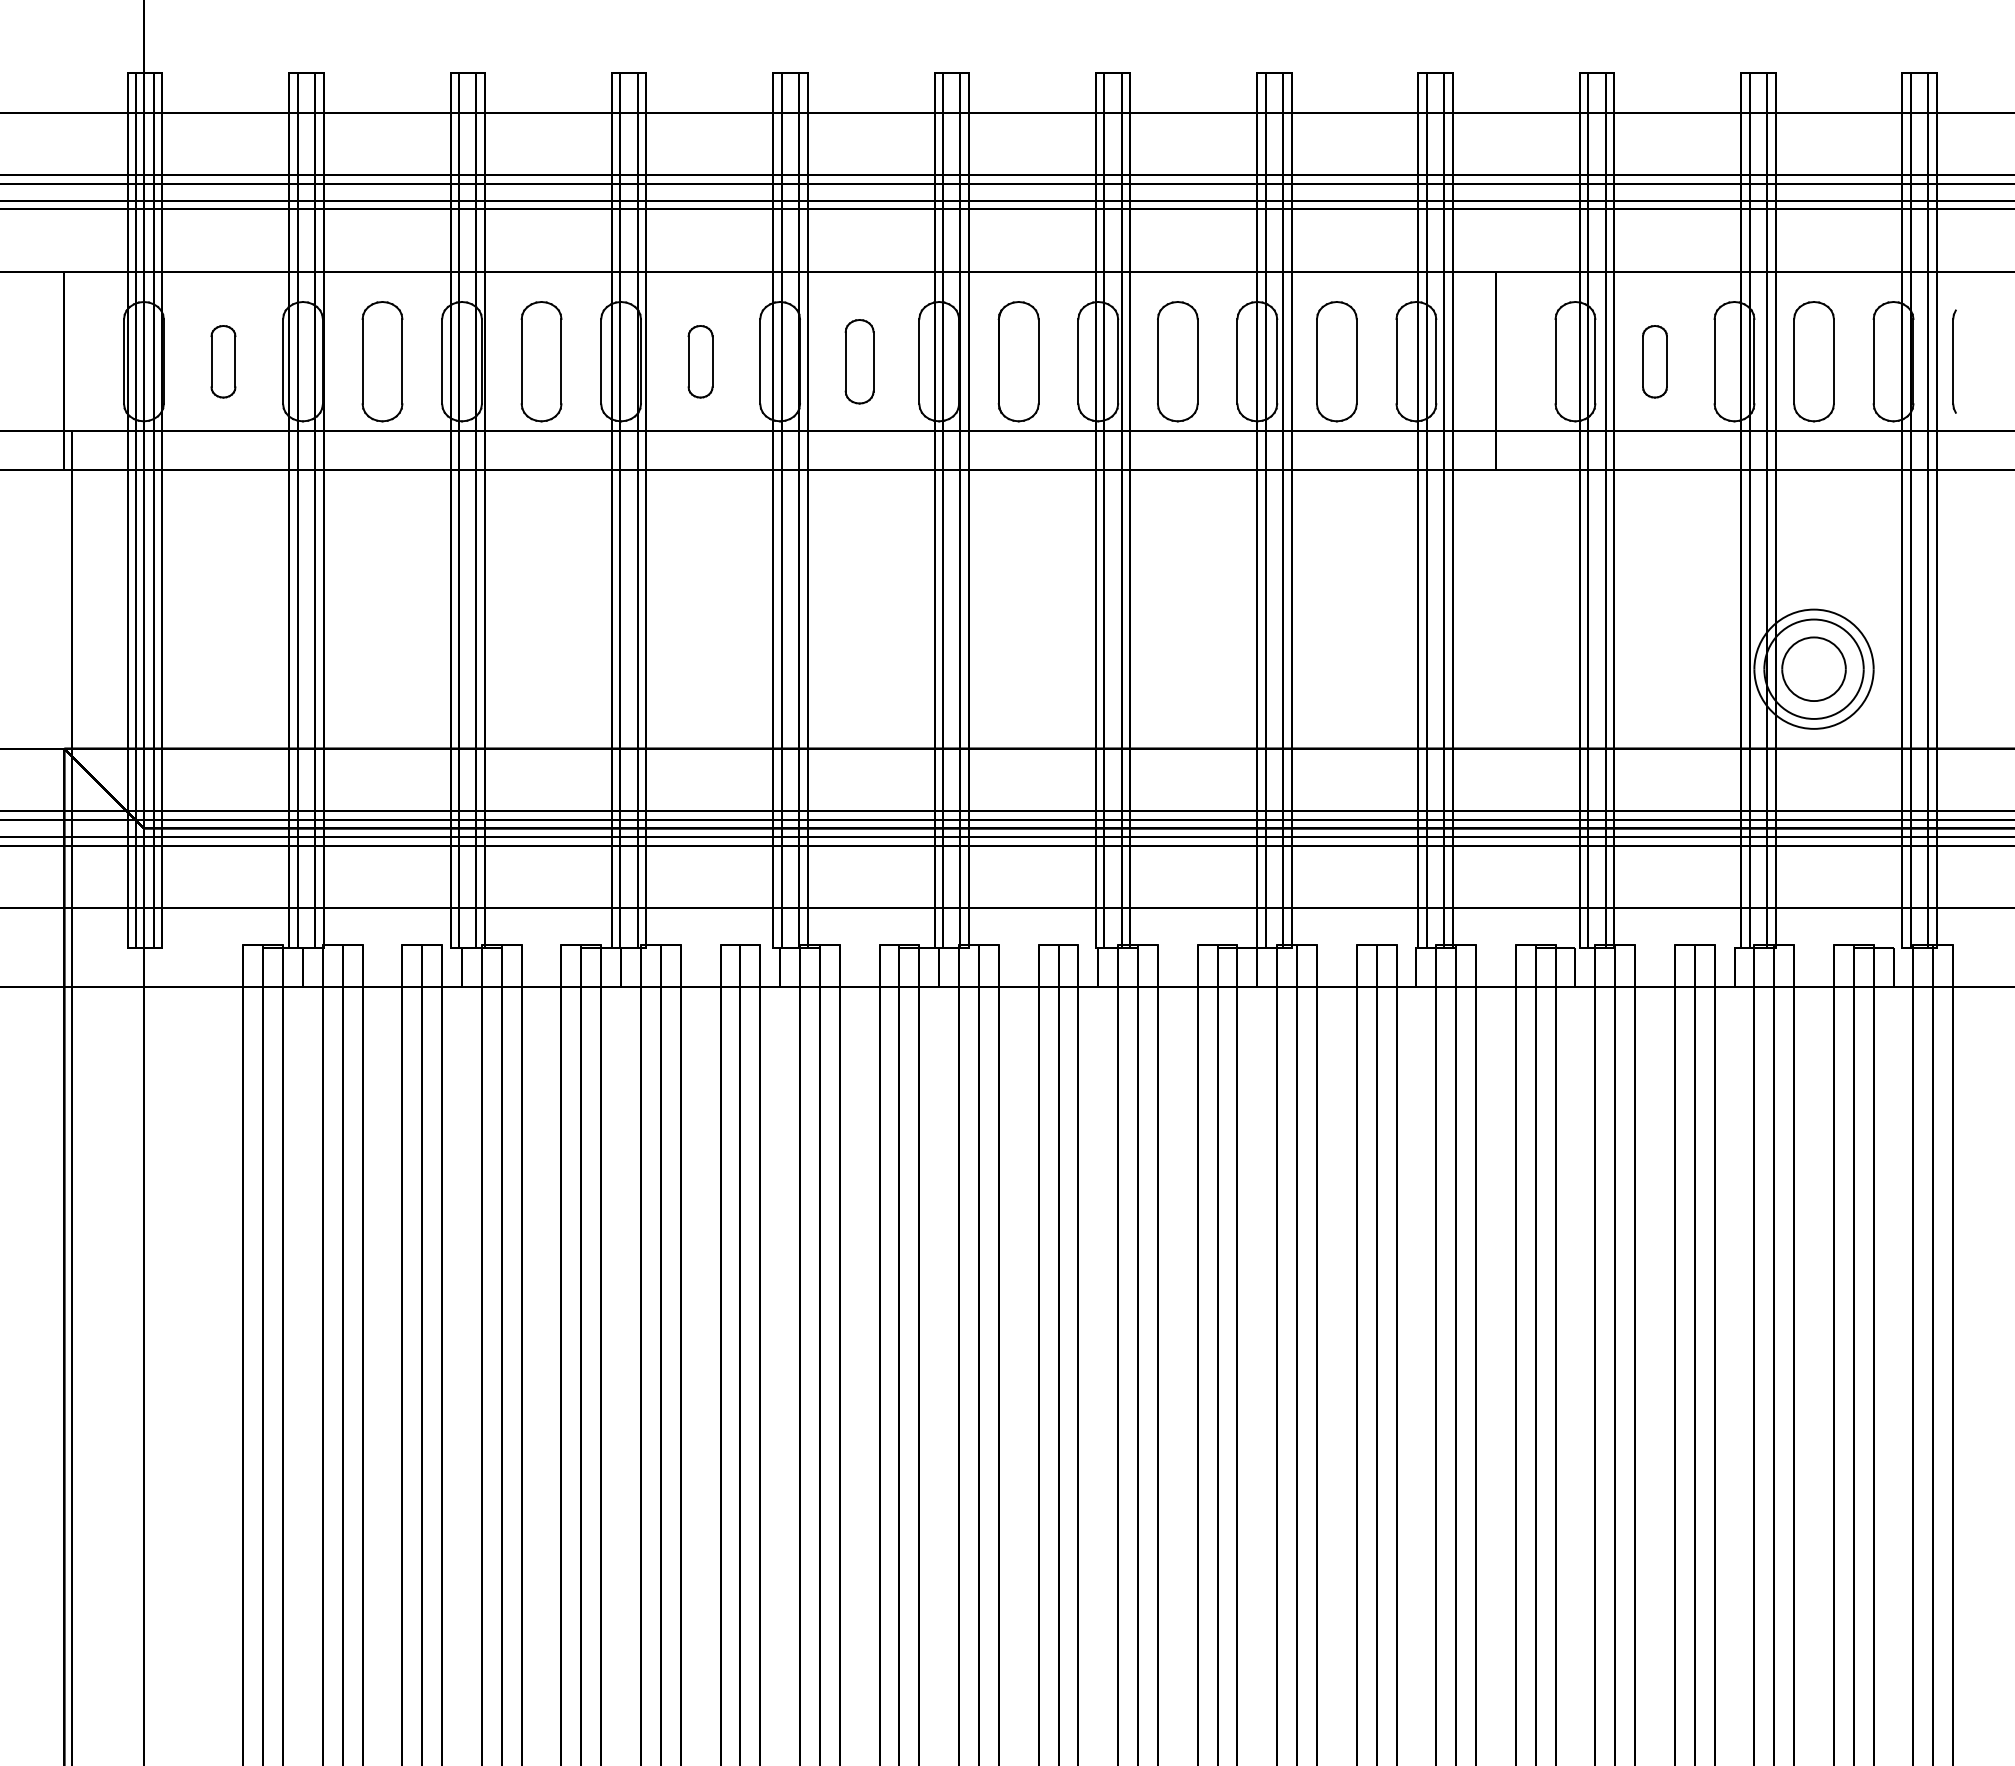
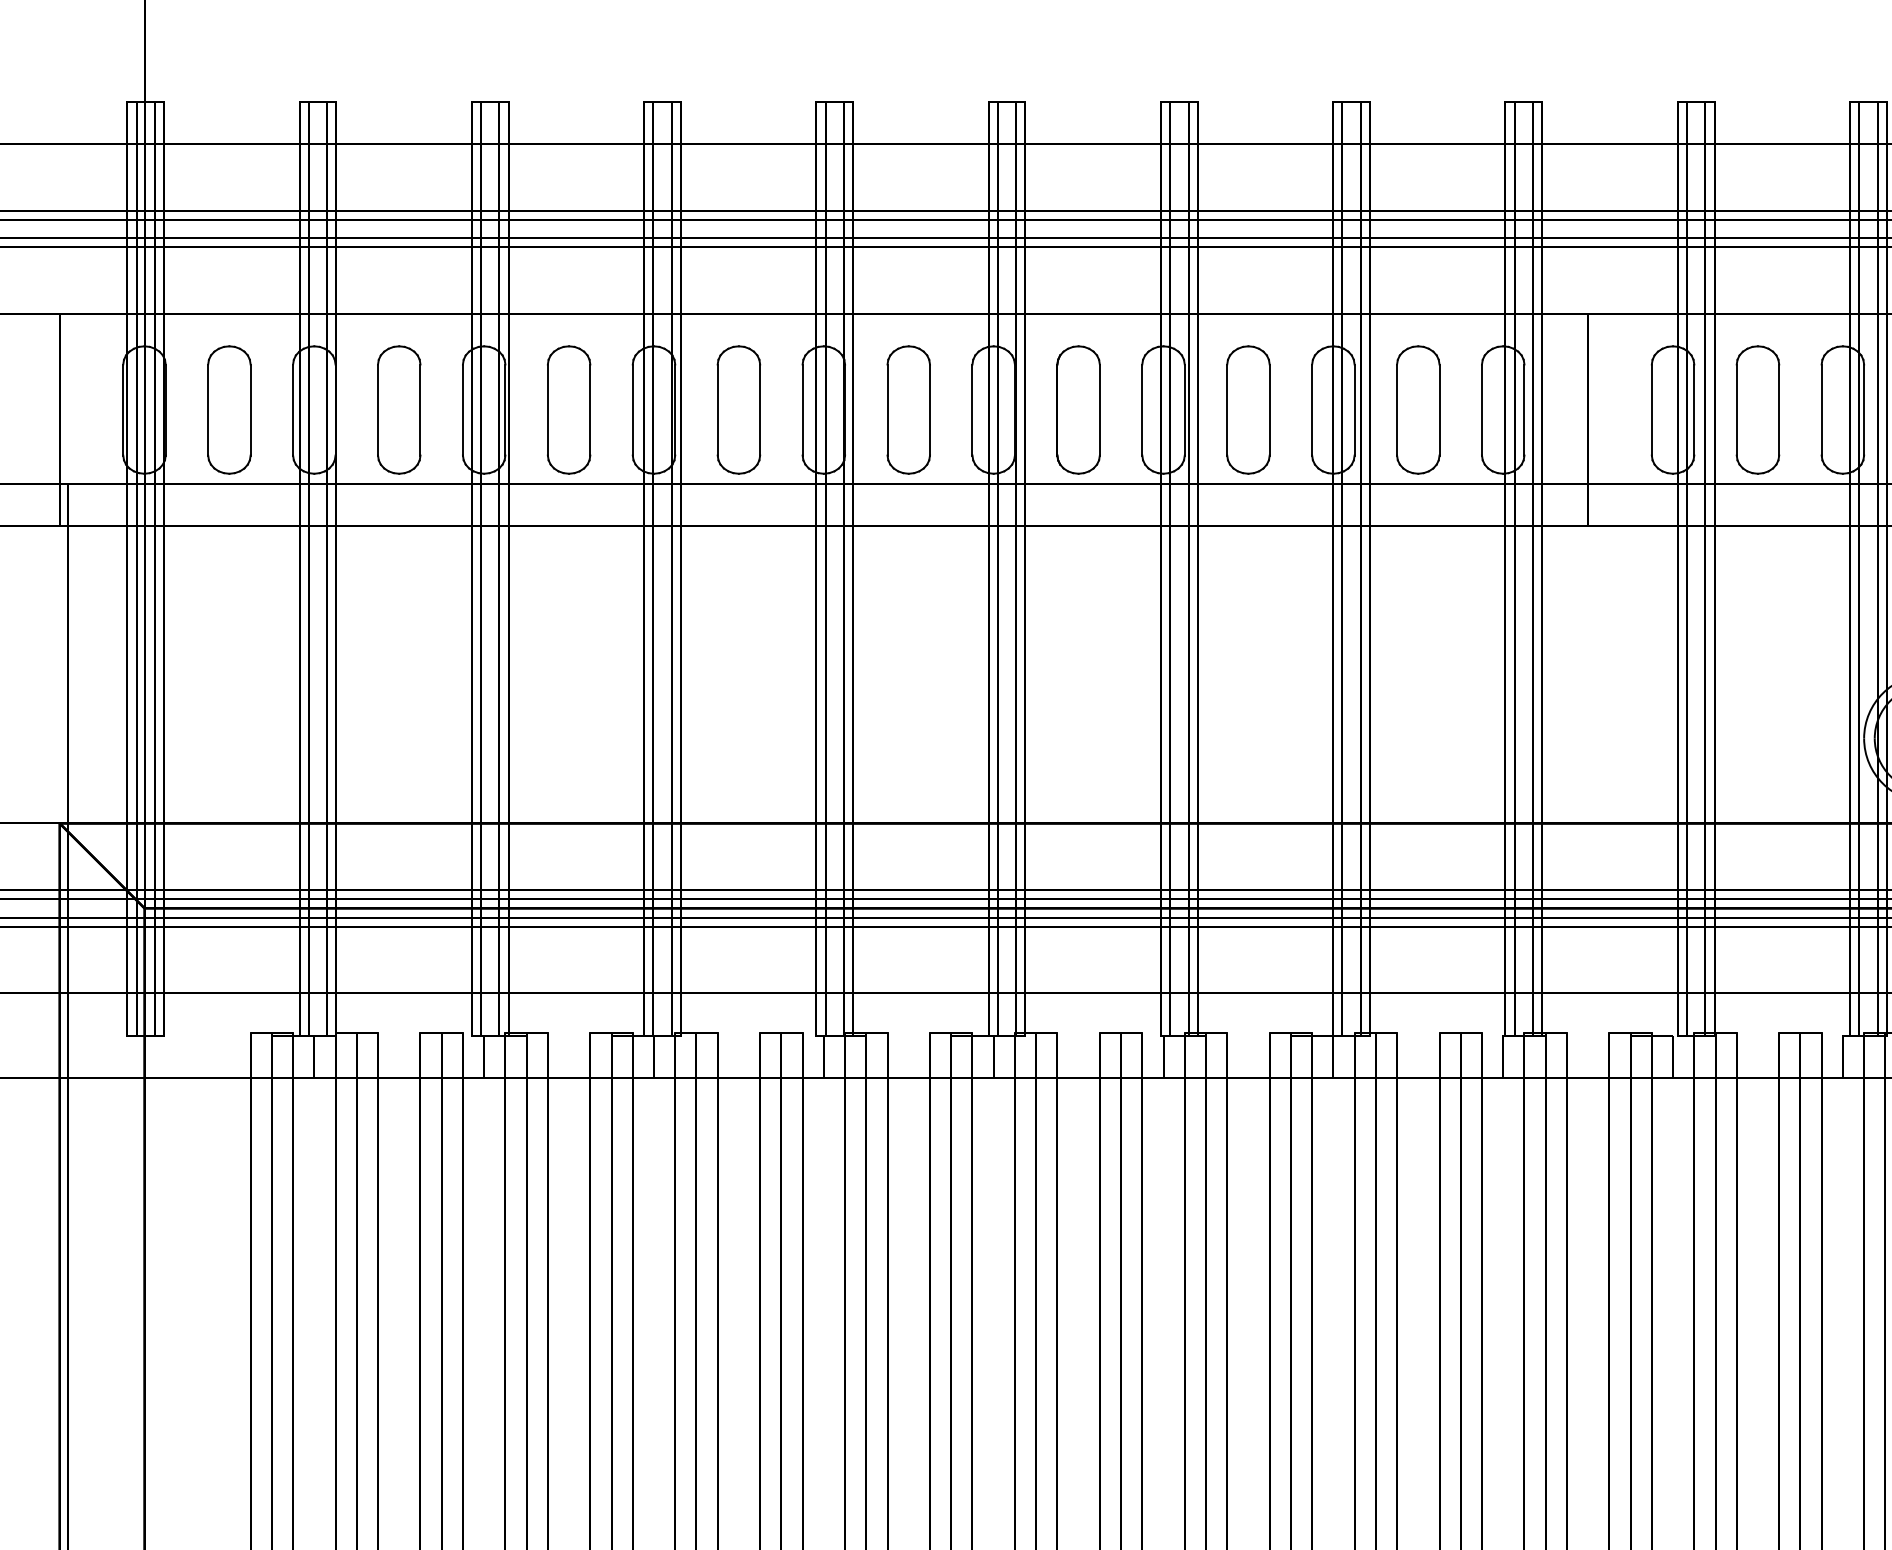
part: (223, 361) -> (229, 409), size x1.67
part: (700, 361) -> (738, 409), size x1.67
part: (859, 361) -> (908, 409), size x1.43
part: (1654, 361) -> (1757, 409), size x1.67

